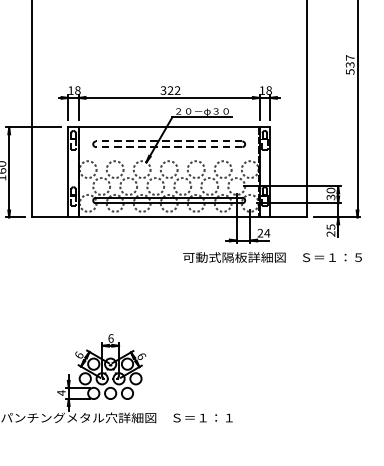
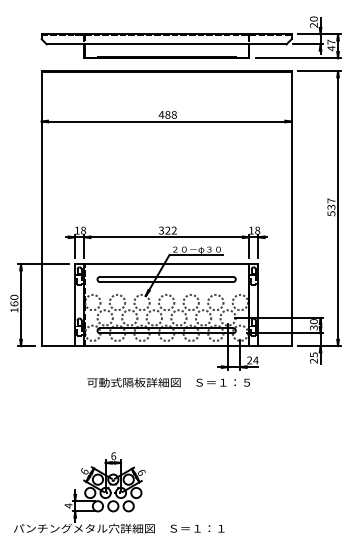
line: (169, 140) -> (166, 276), dashed -> solid
line: (169, 147) -> (166, 282), dashed -> solid
text: (272, 257) -> (168, 382), moved

